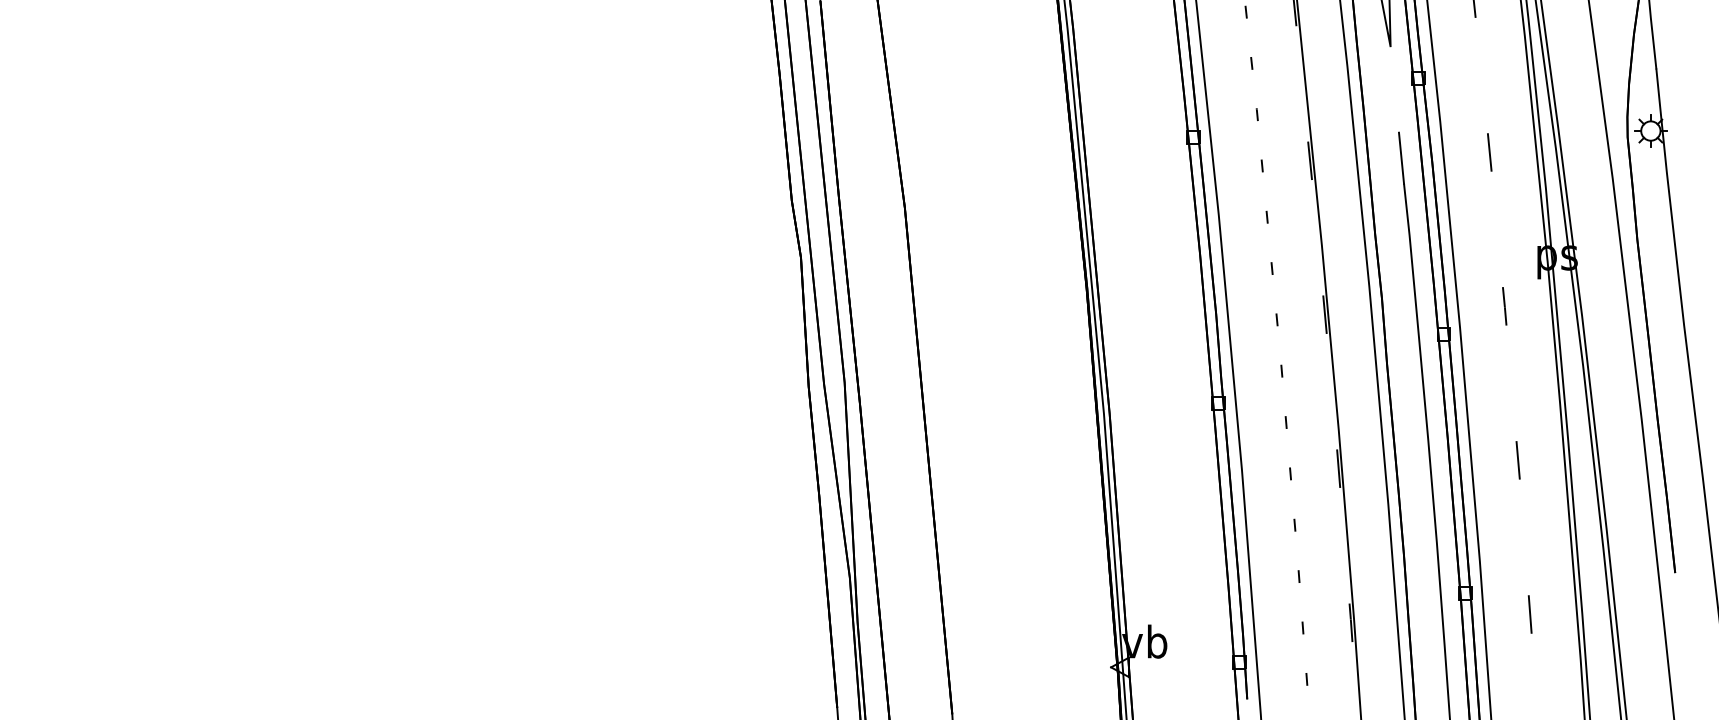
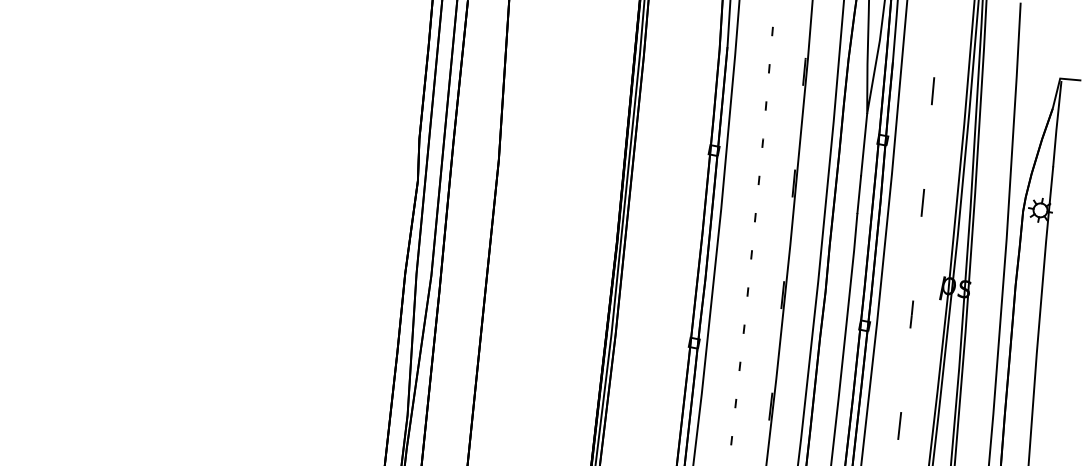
line: (1394, 89) -> (863, 144), added

